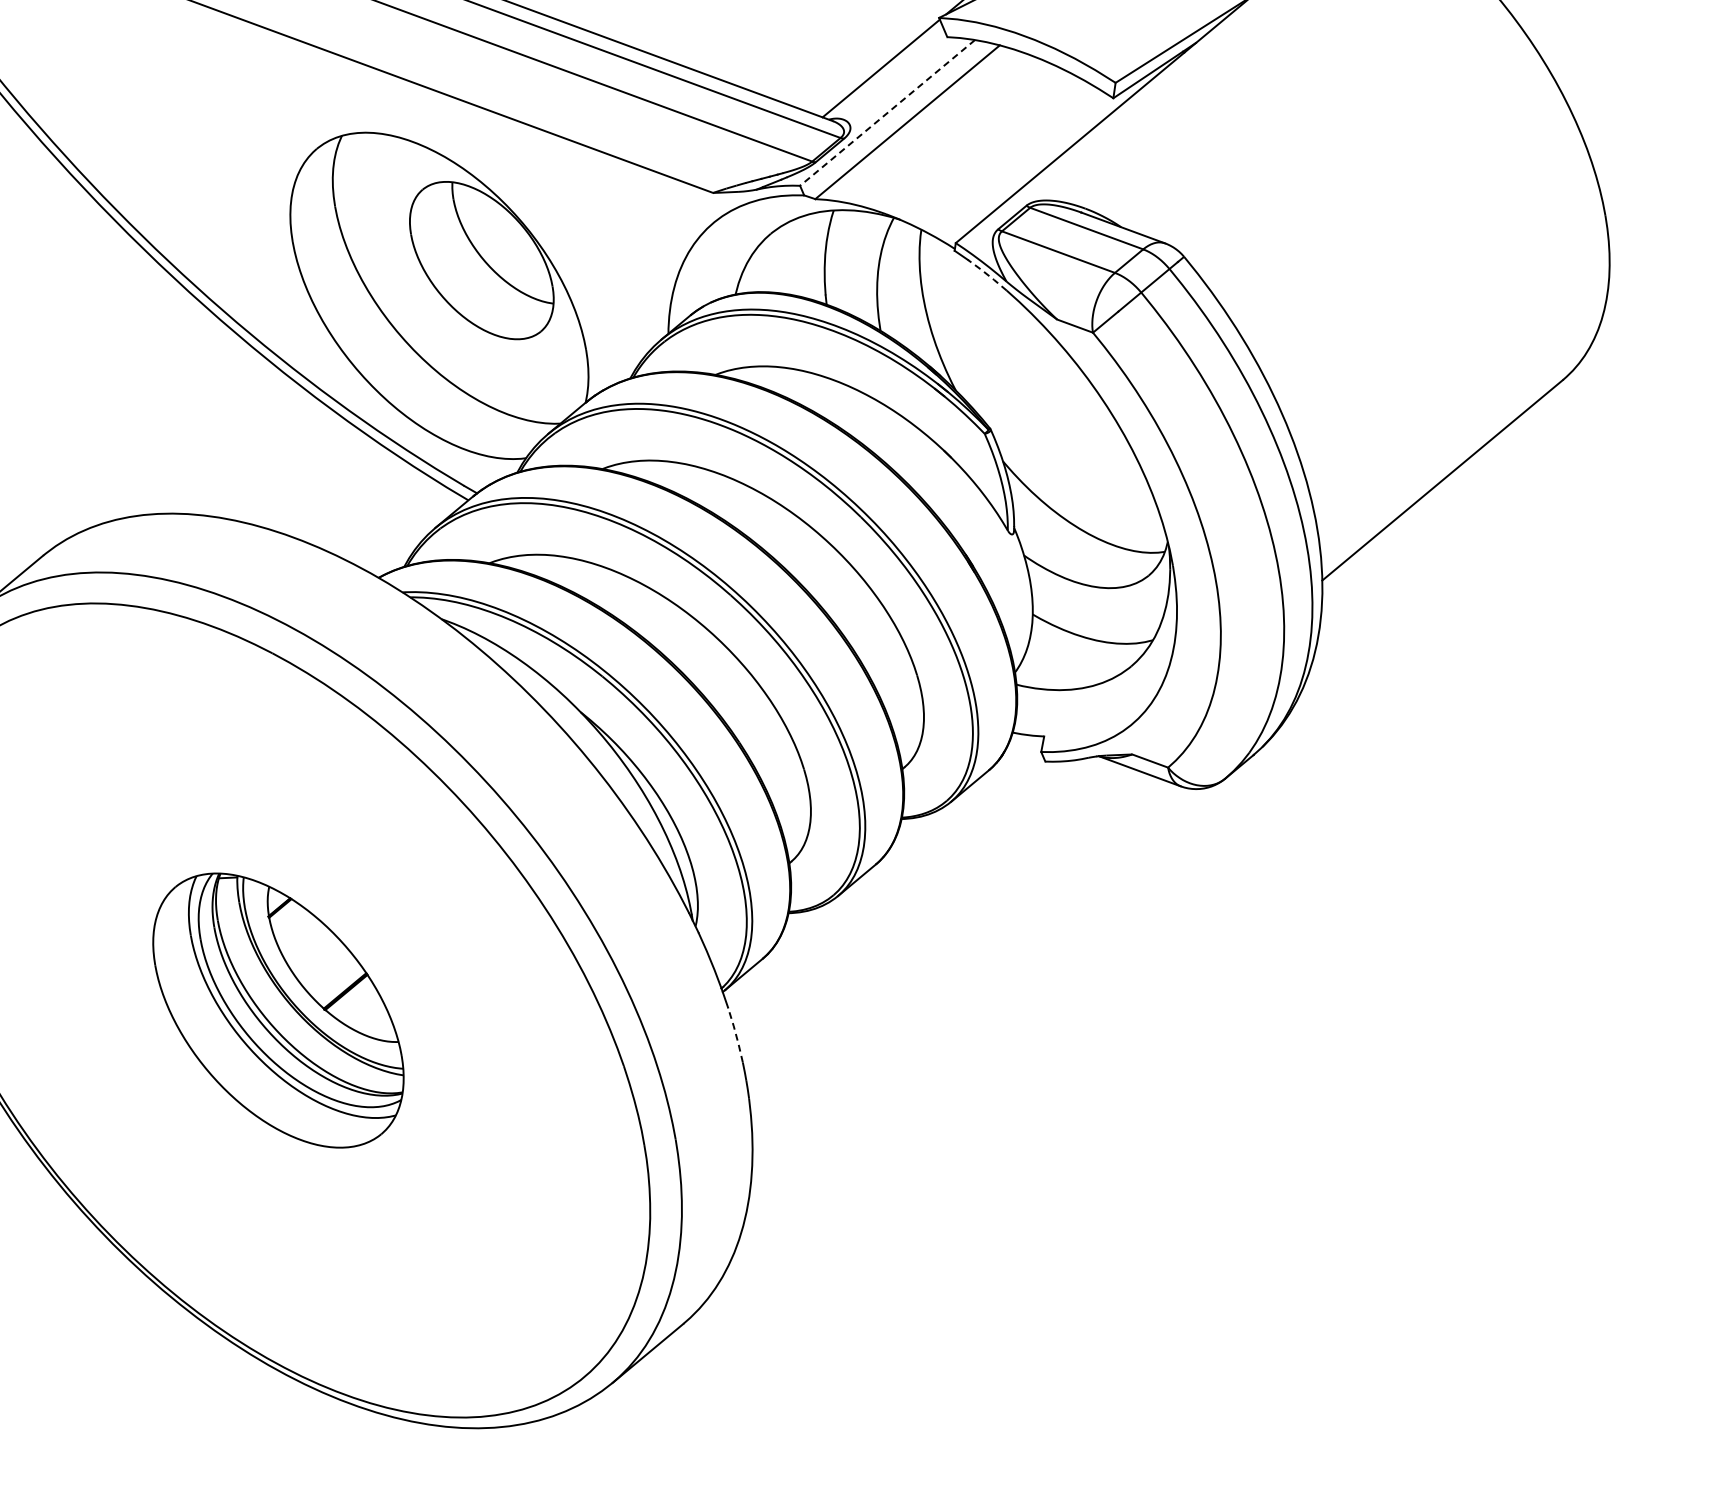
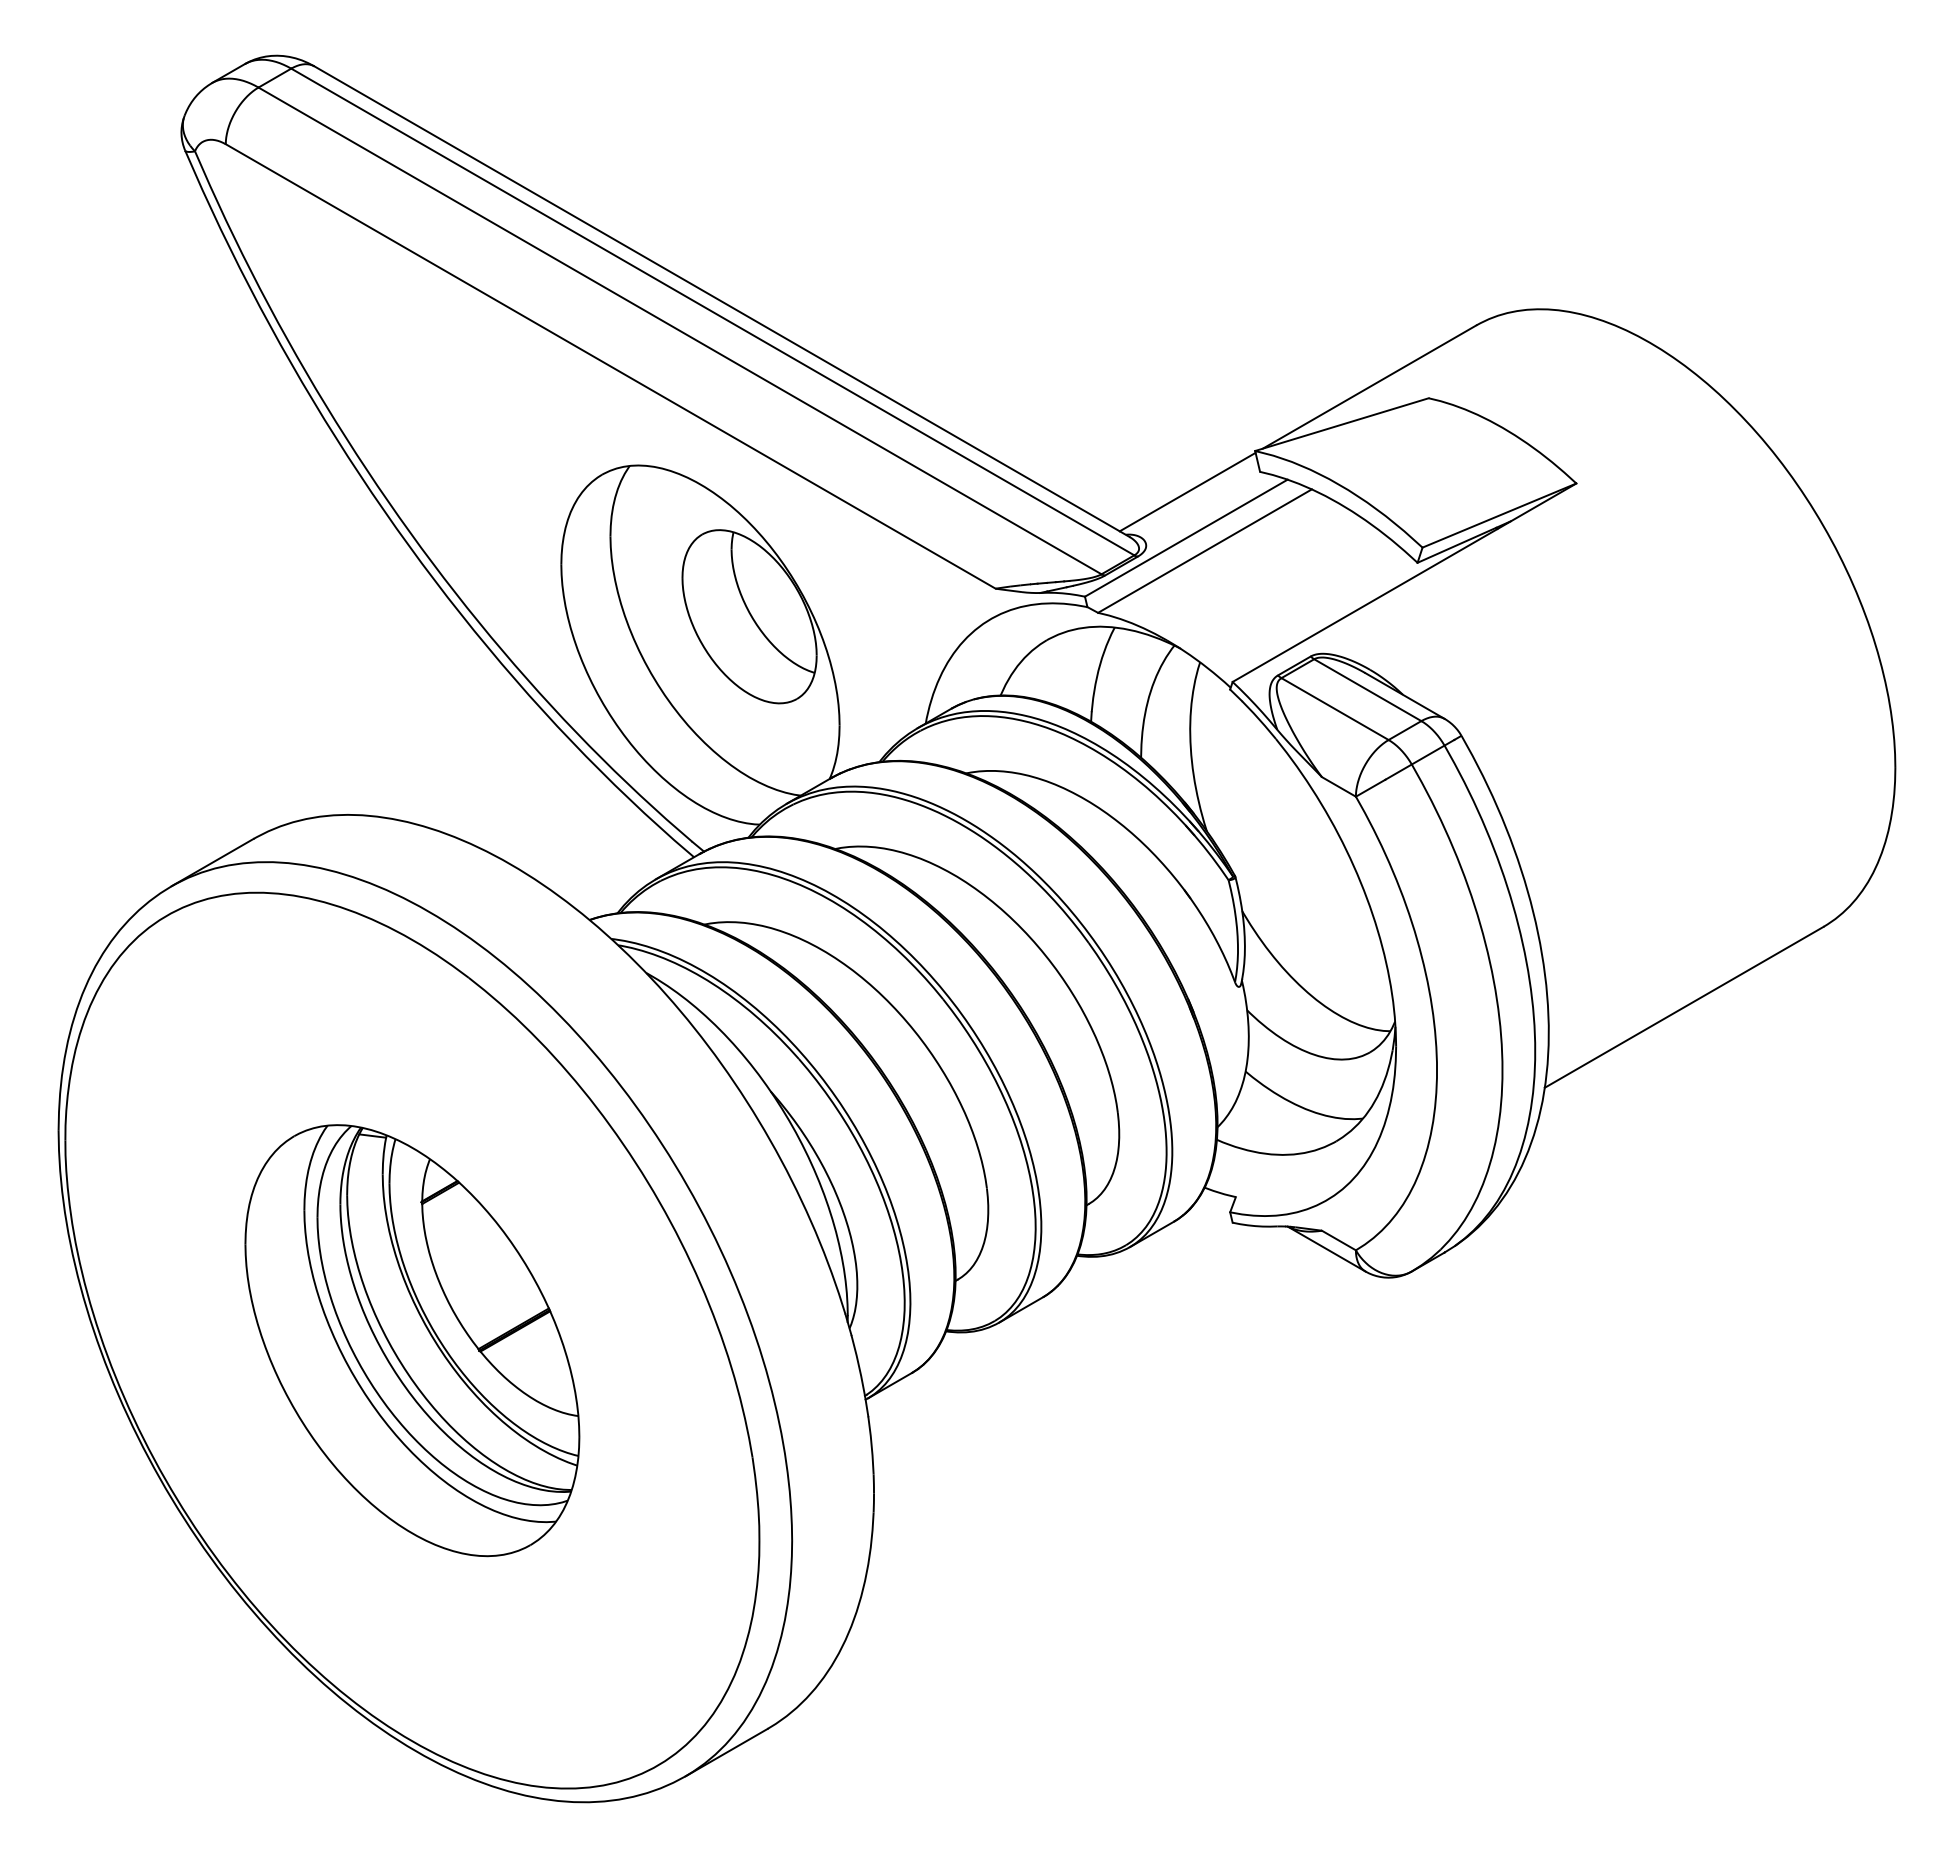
line: (886, 113) -> (1185, 538), dashed -> solid
line: (987, 274) -> (1259, 719), dashed -> solid
part: (278, 1010) -> (412, 1340), size x1.43
line: (735, 1035) -> (871, 1445), dashed -> solid

